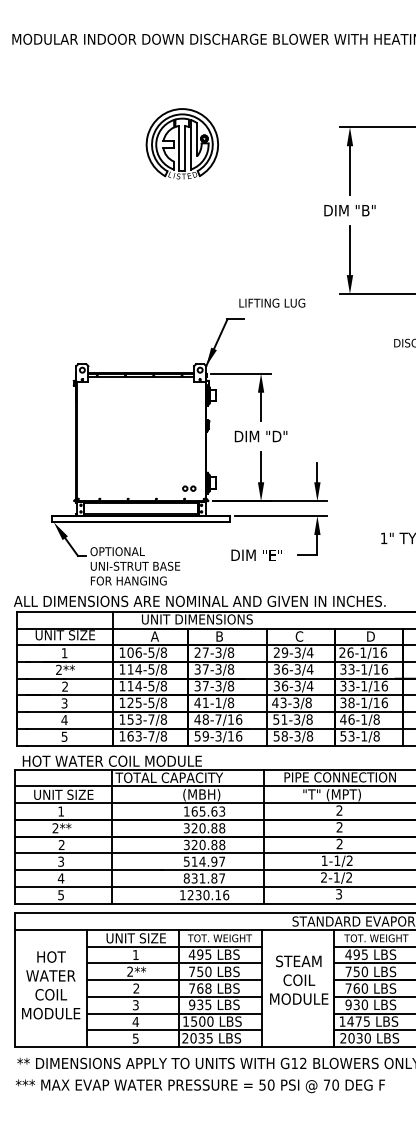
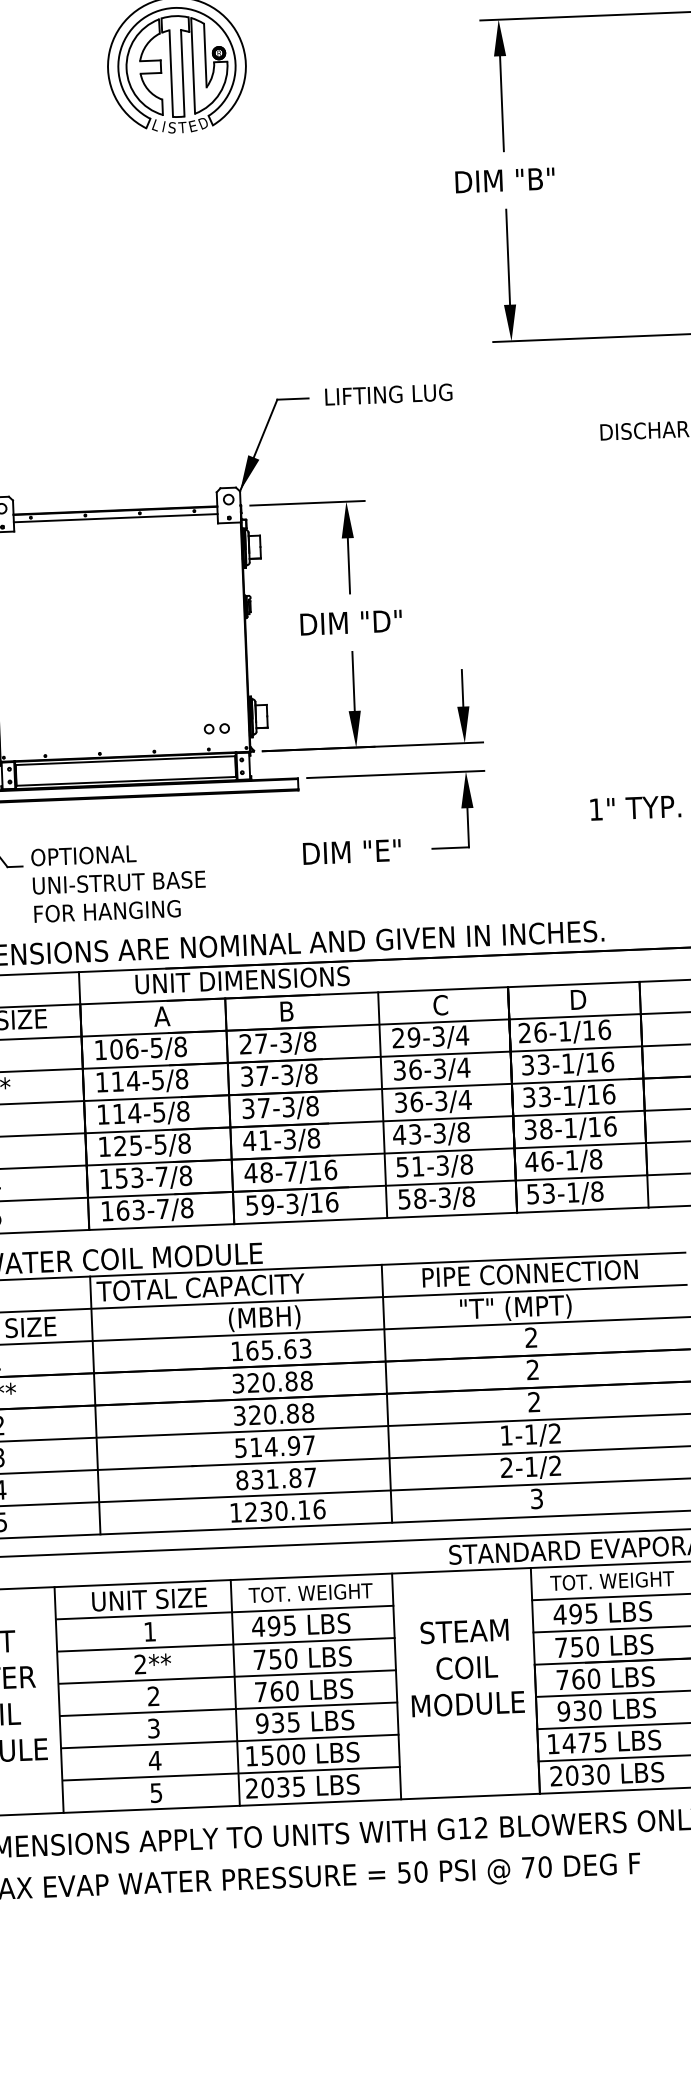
text: (272, 302) -> (389, 393), moved
text: (218, 702) -> (289, 1138), 41-1/8 -> 41-3/8
text: (208, 988) -> (292, 1690), 768 -> 760

